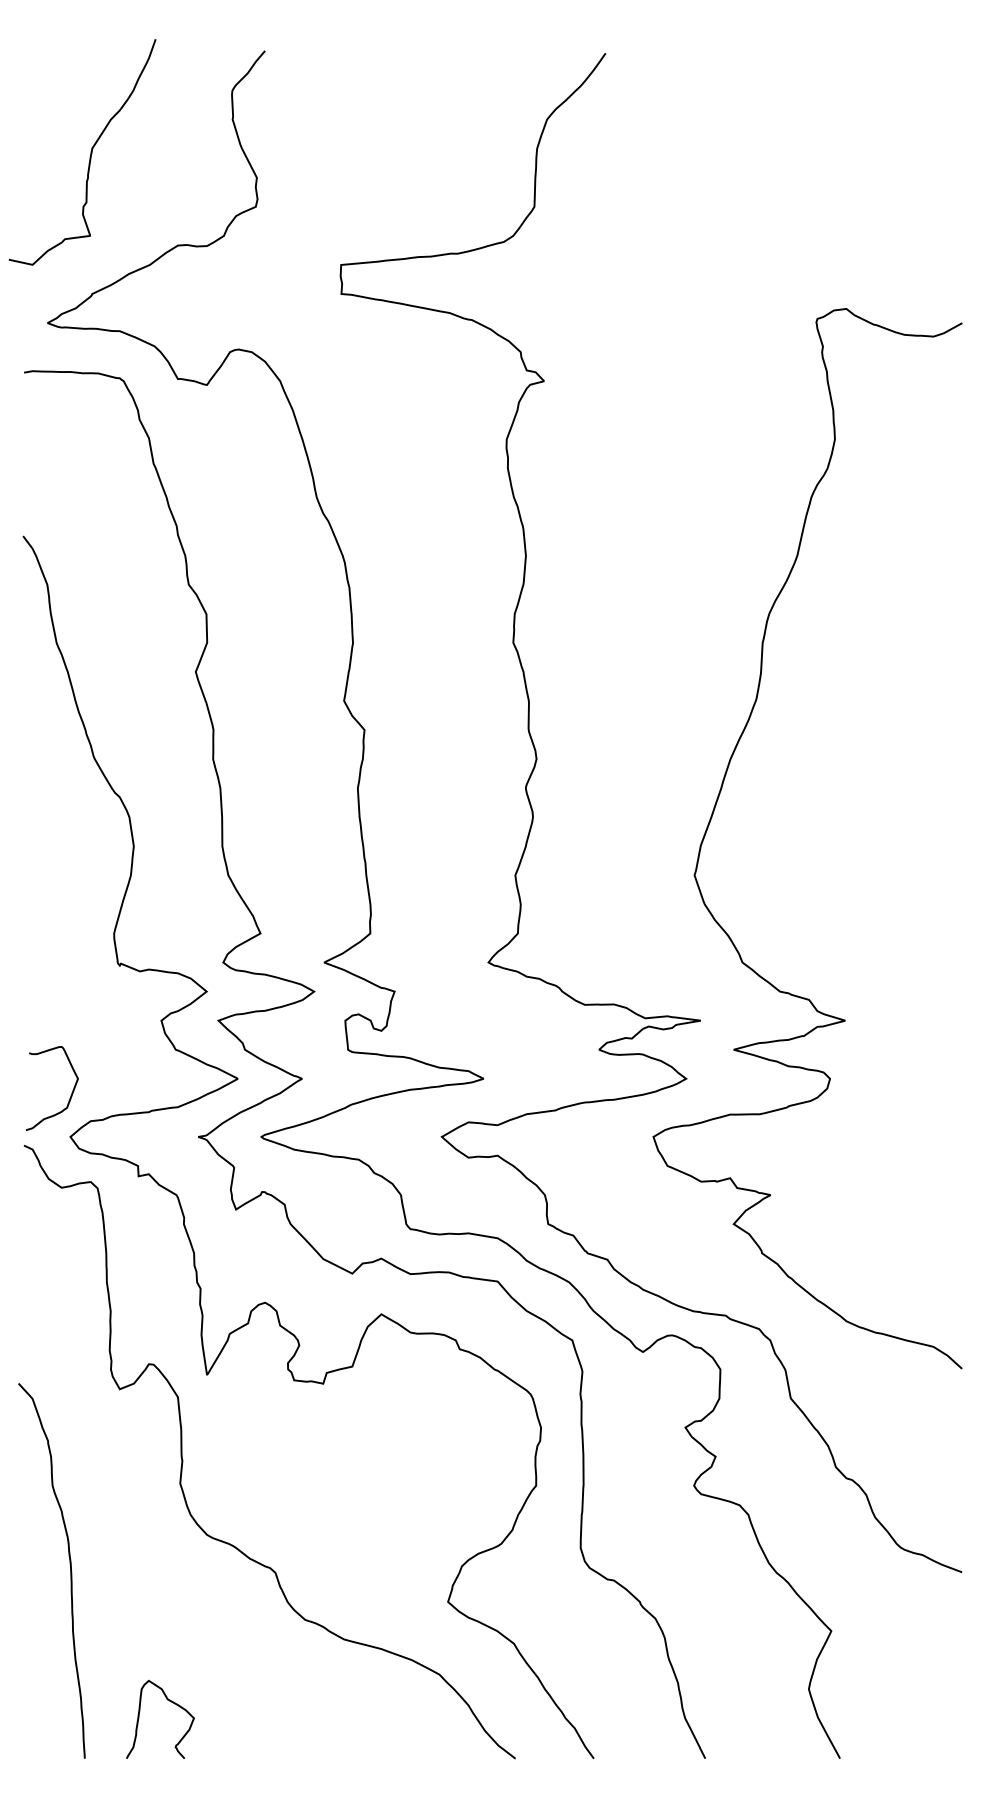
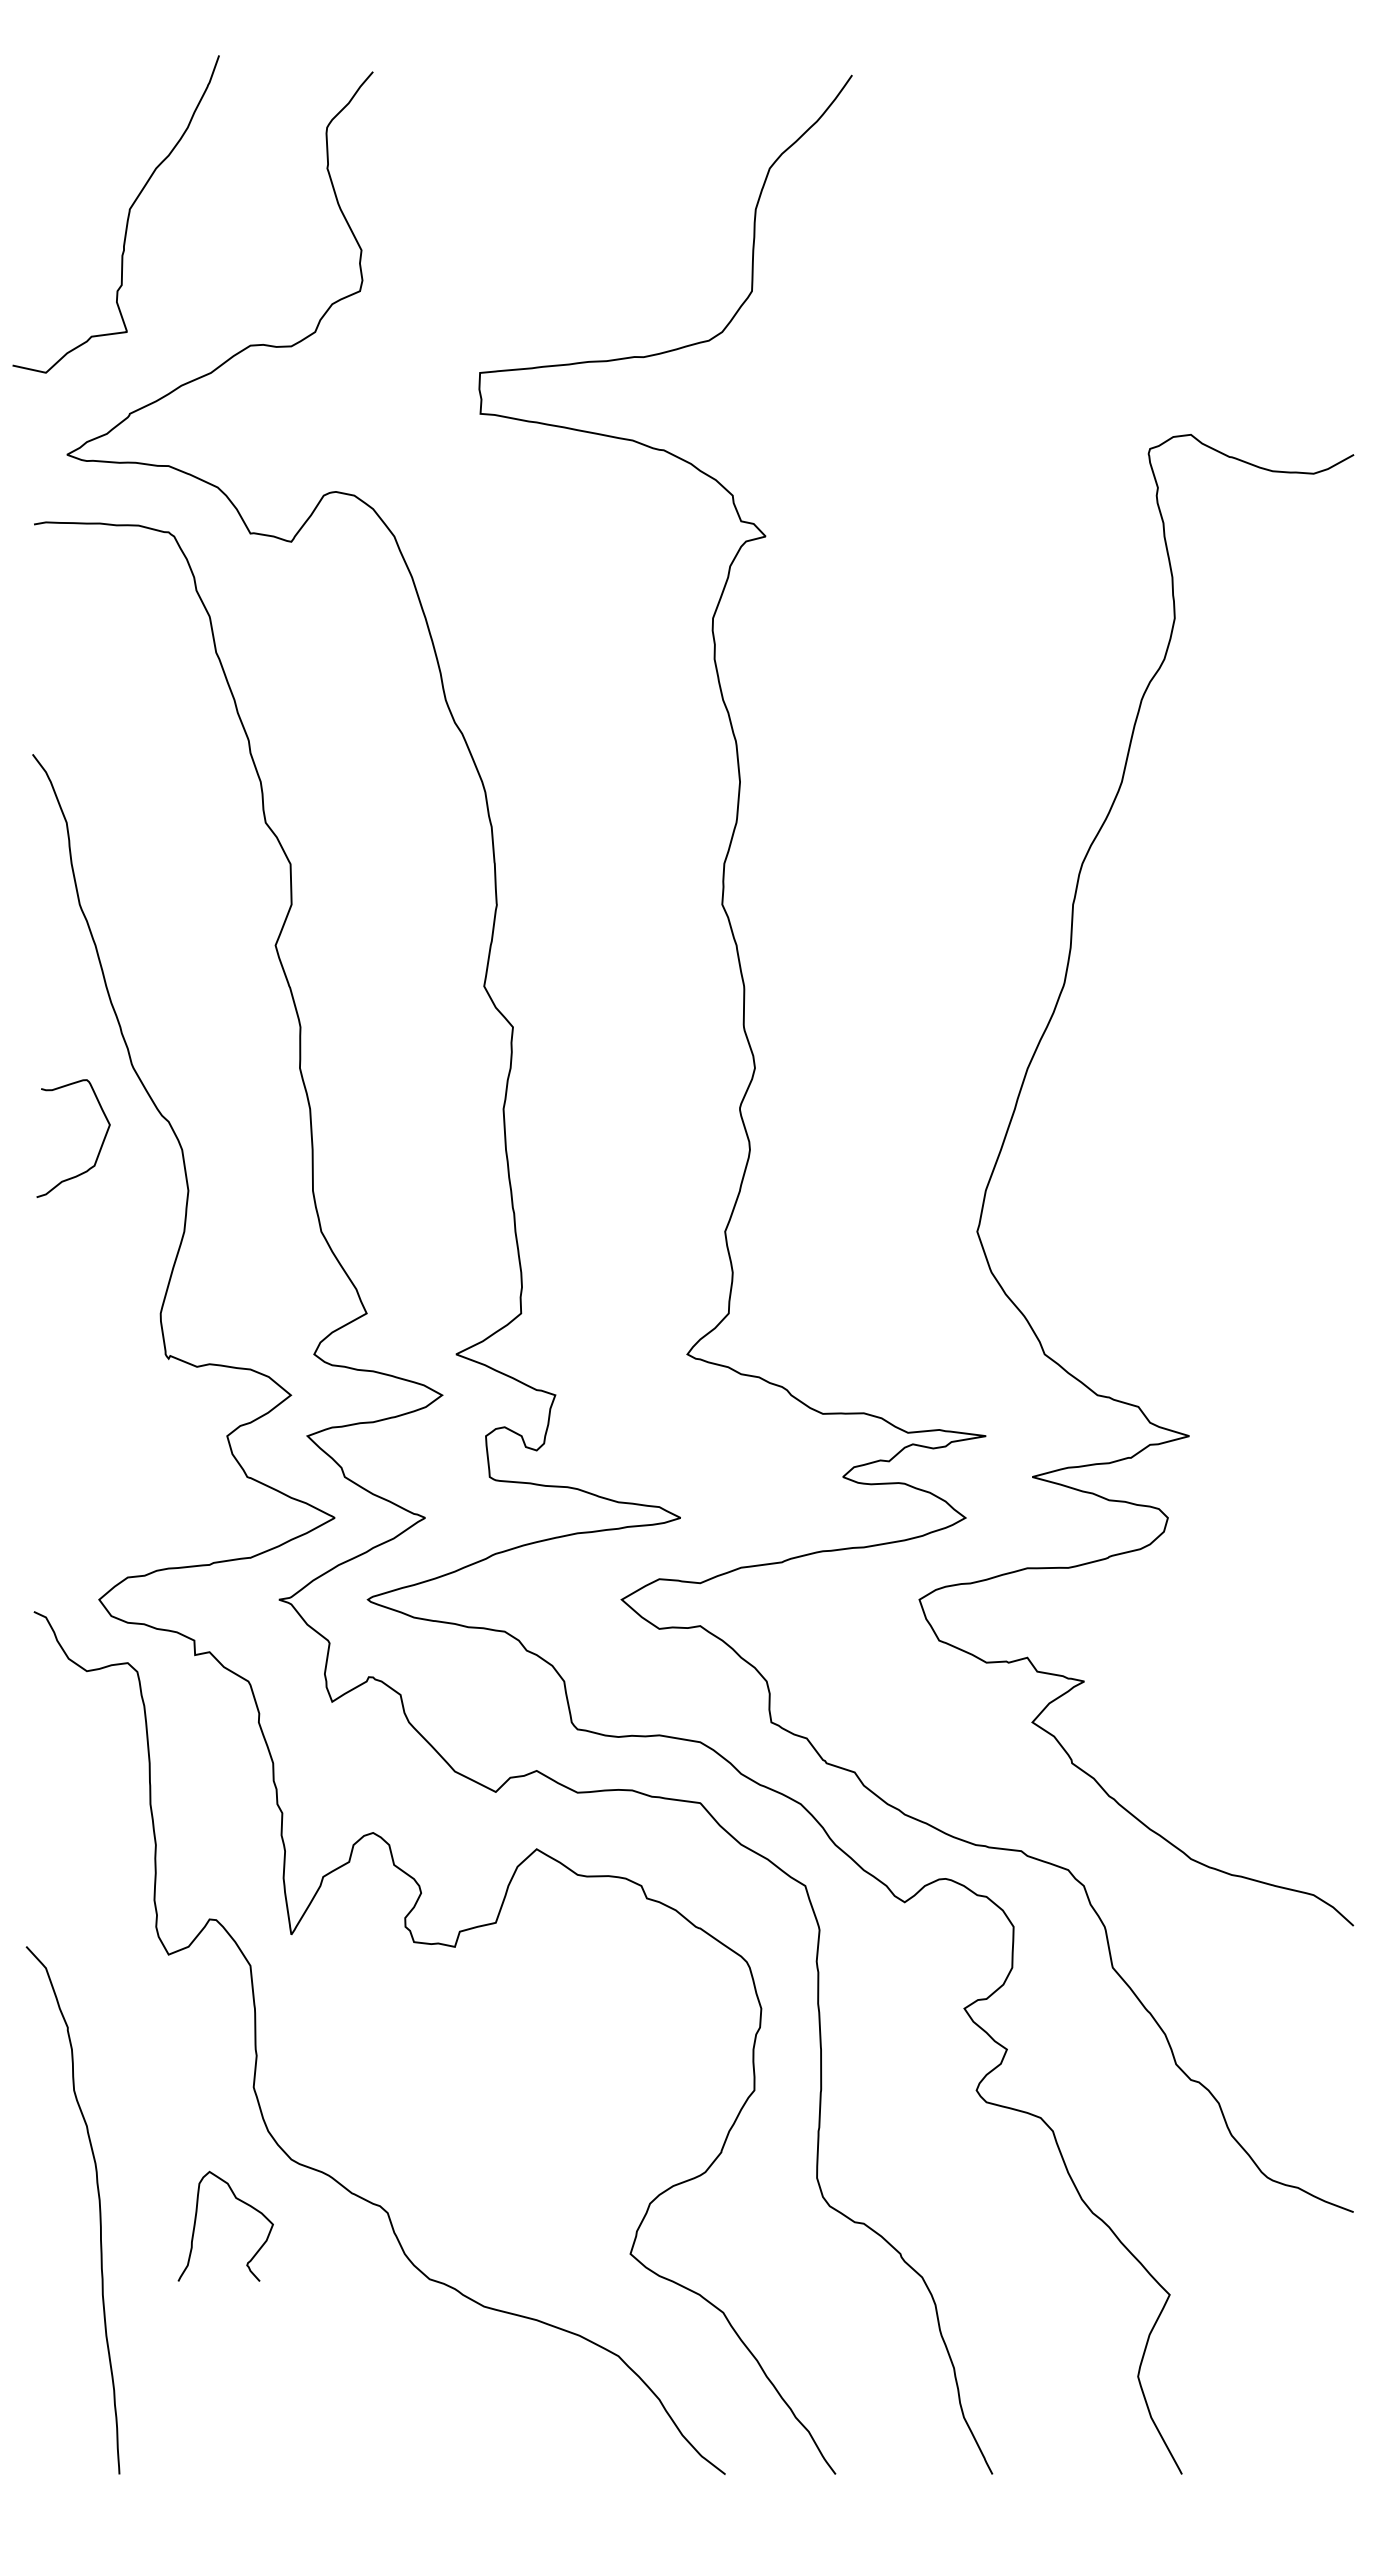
curve: (71, 1094) -> (100, 1146), moved
curve: (169, 1701) -> (238, 2200), moved

